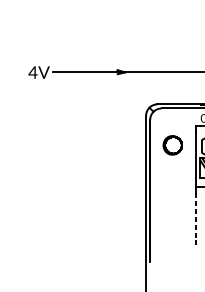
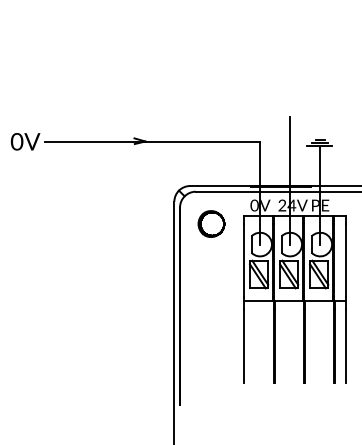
text: (32, 72) -> (16, 141), 4V -> 0V
part: (172, 144) -> (211, 223), moved
line: (196, 219) -> (244, 345), dashed -> solid

